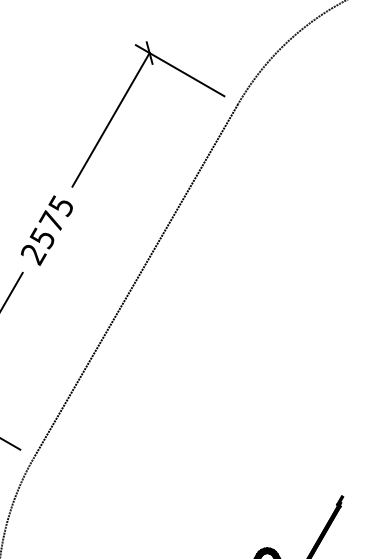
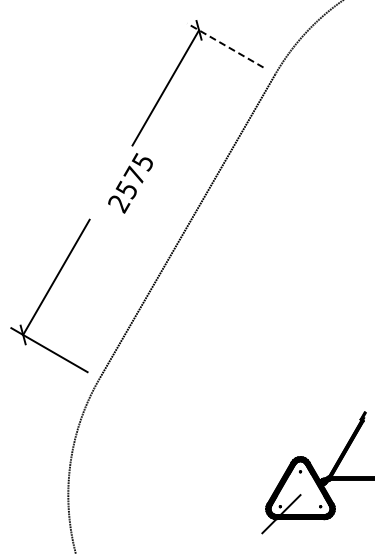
line: (179, 70) -> (224, 45), solid -> dashed
text: (46, 230) -> (130, 183), moved

